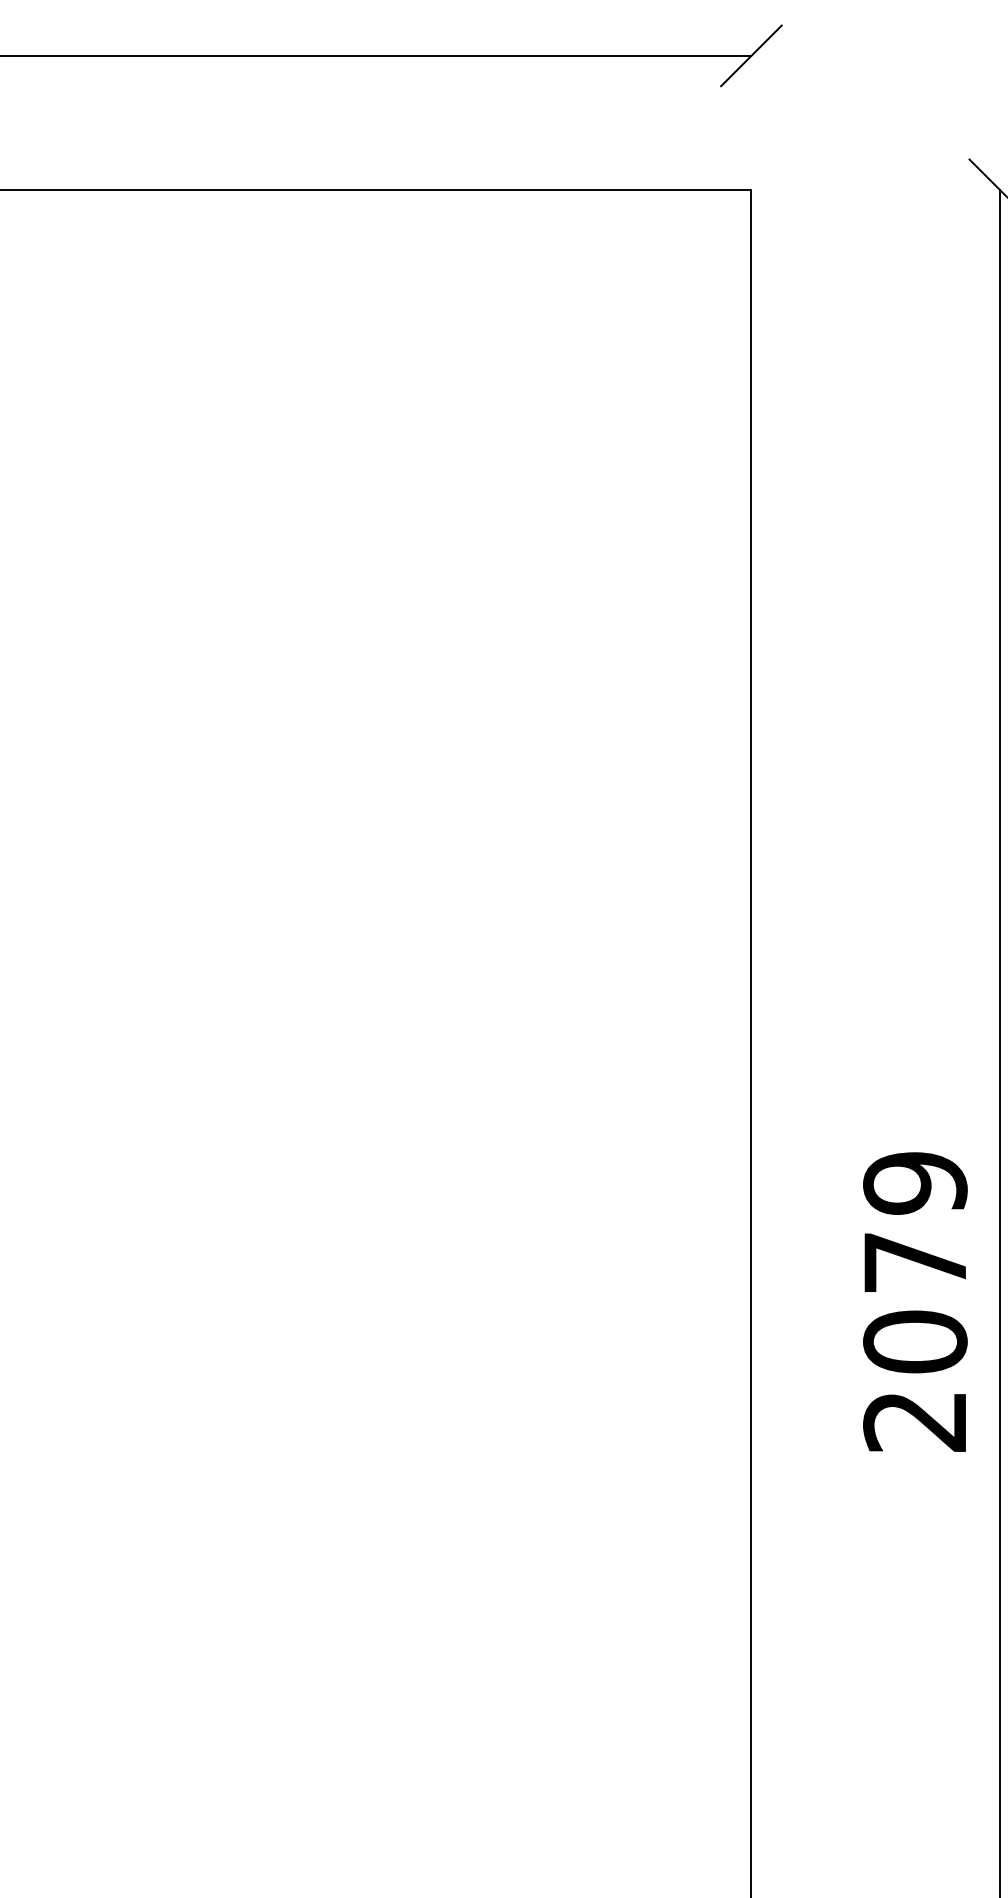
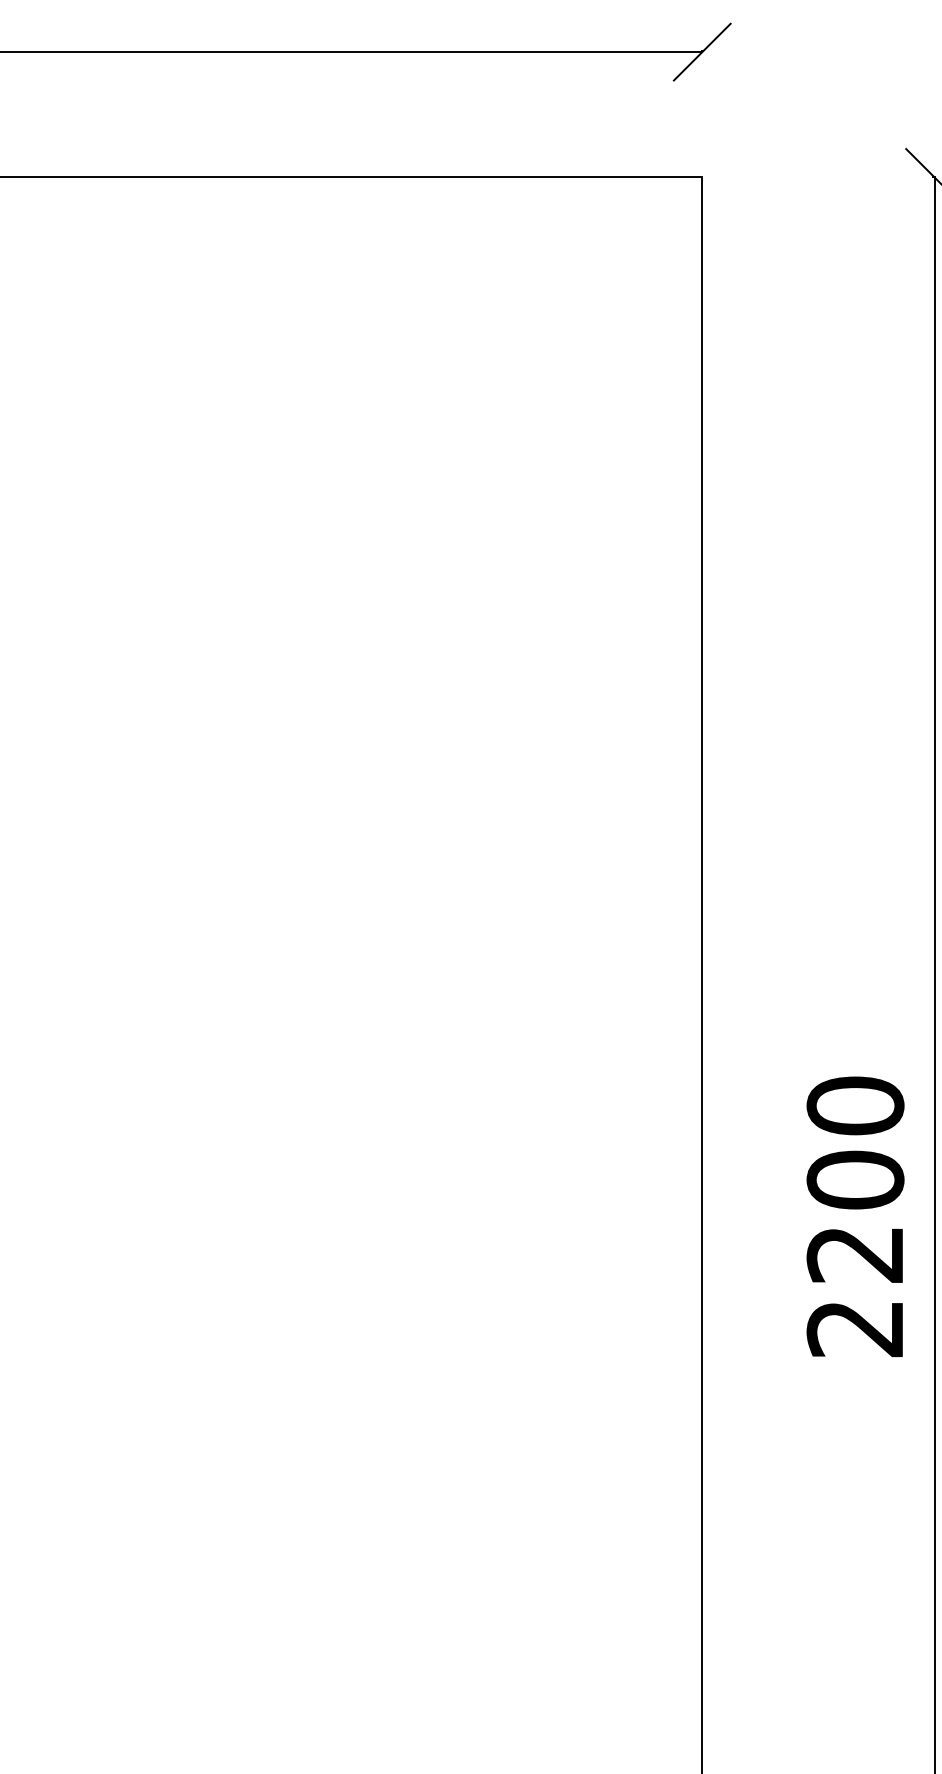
text: (915, 1262) -> (855, 1180), 2079 -> 2200

